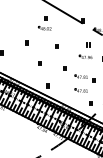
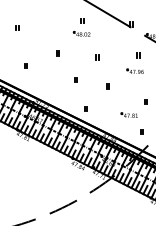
part: (80, 76) -> (128, 96), removed

